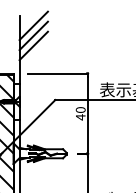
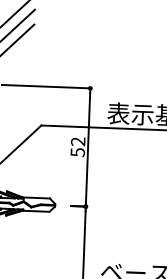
text: (80, 113) -> (77, 146), 40 -> 52

